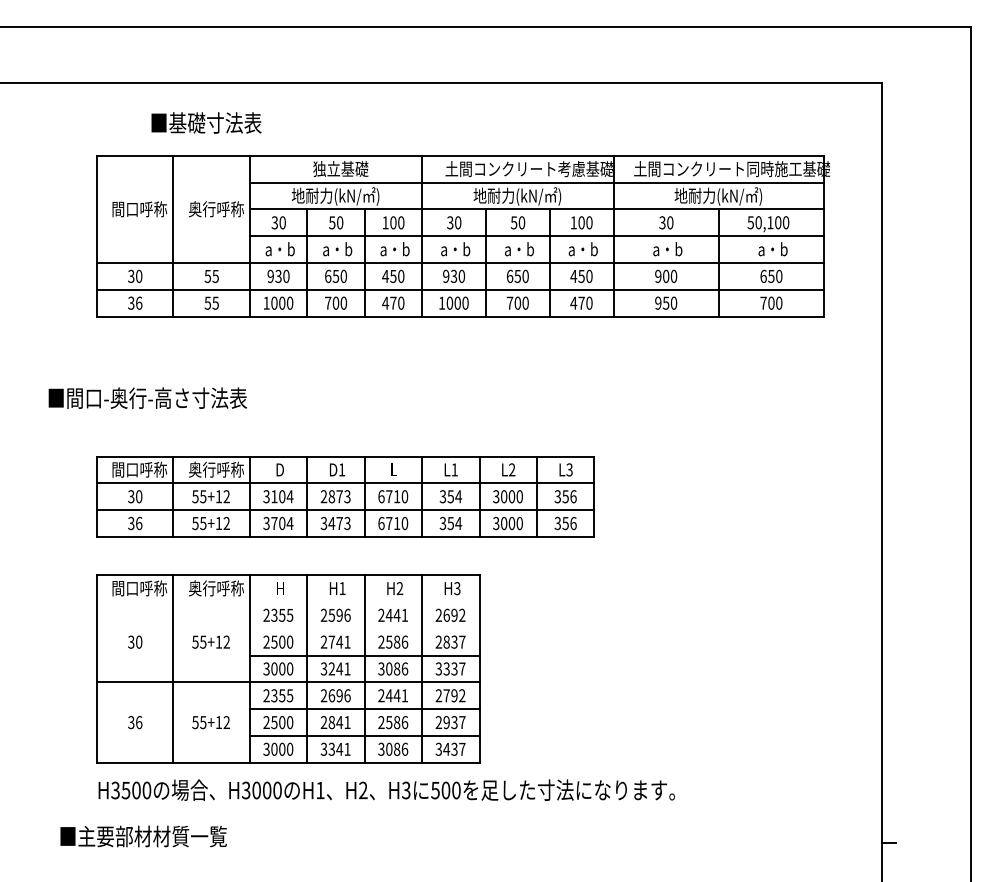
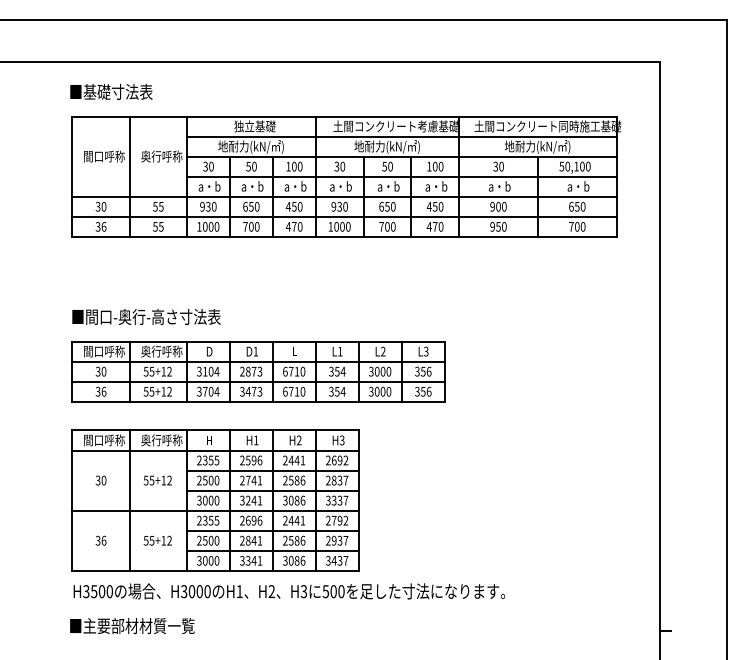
text: (206, 122) -> (111, 91), moved
text: (147, 397) -> (146, 316), moved
line: (288, 601) -> (215, 450), added
line: (364, 628) -> (272, 470), added
text: (143, 835) -> (132, 625), moved

